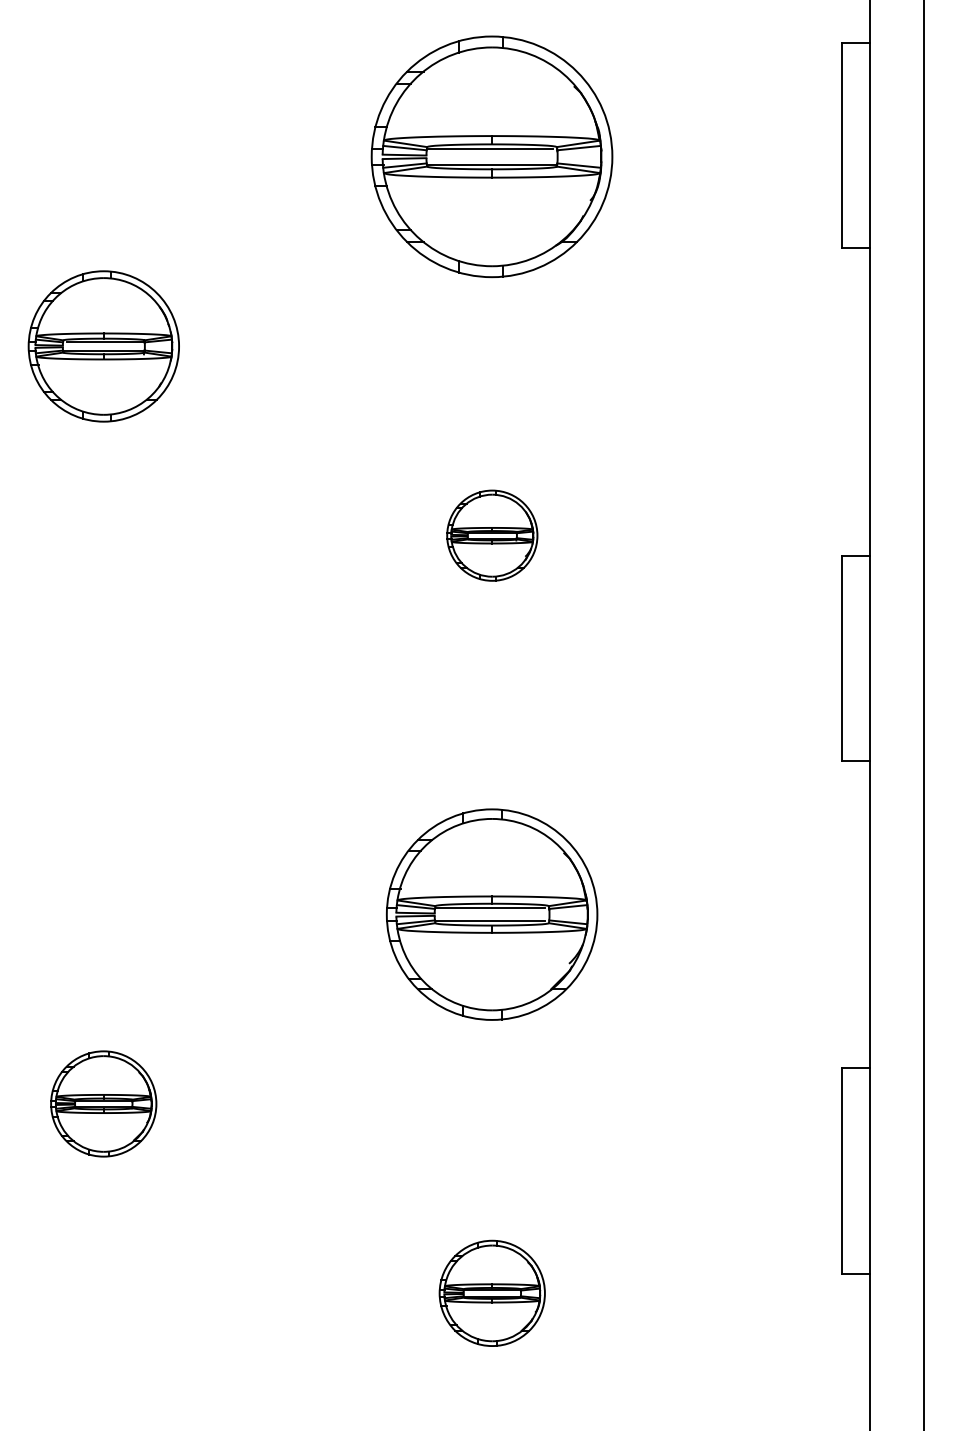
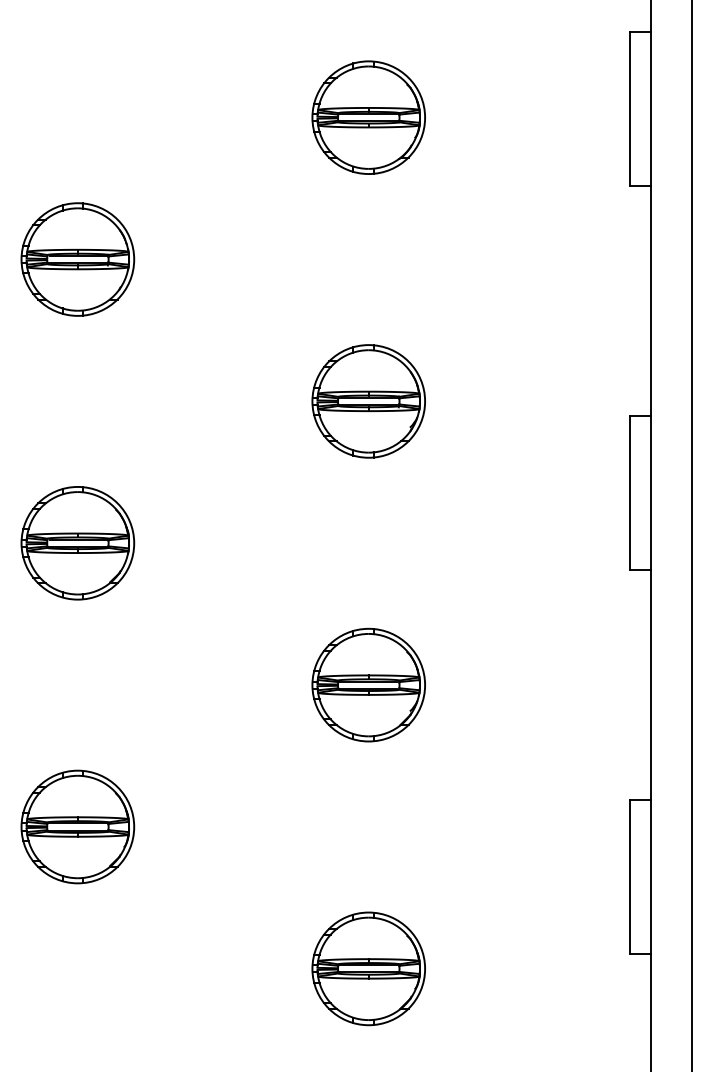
part: (492, 157) -> (368, 118), size x0.62
part: (492, 535) -> (368, 401), size x1.67
part: (103, 725) -> (77, 543), added
part: (492, 914) -> (368, 685), size x0.71
part: (103, 1103) -> (77, 826), size x1.43
part: (492, 1293) -> (368, 968), size x1.43

